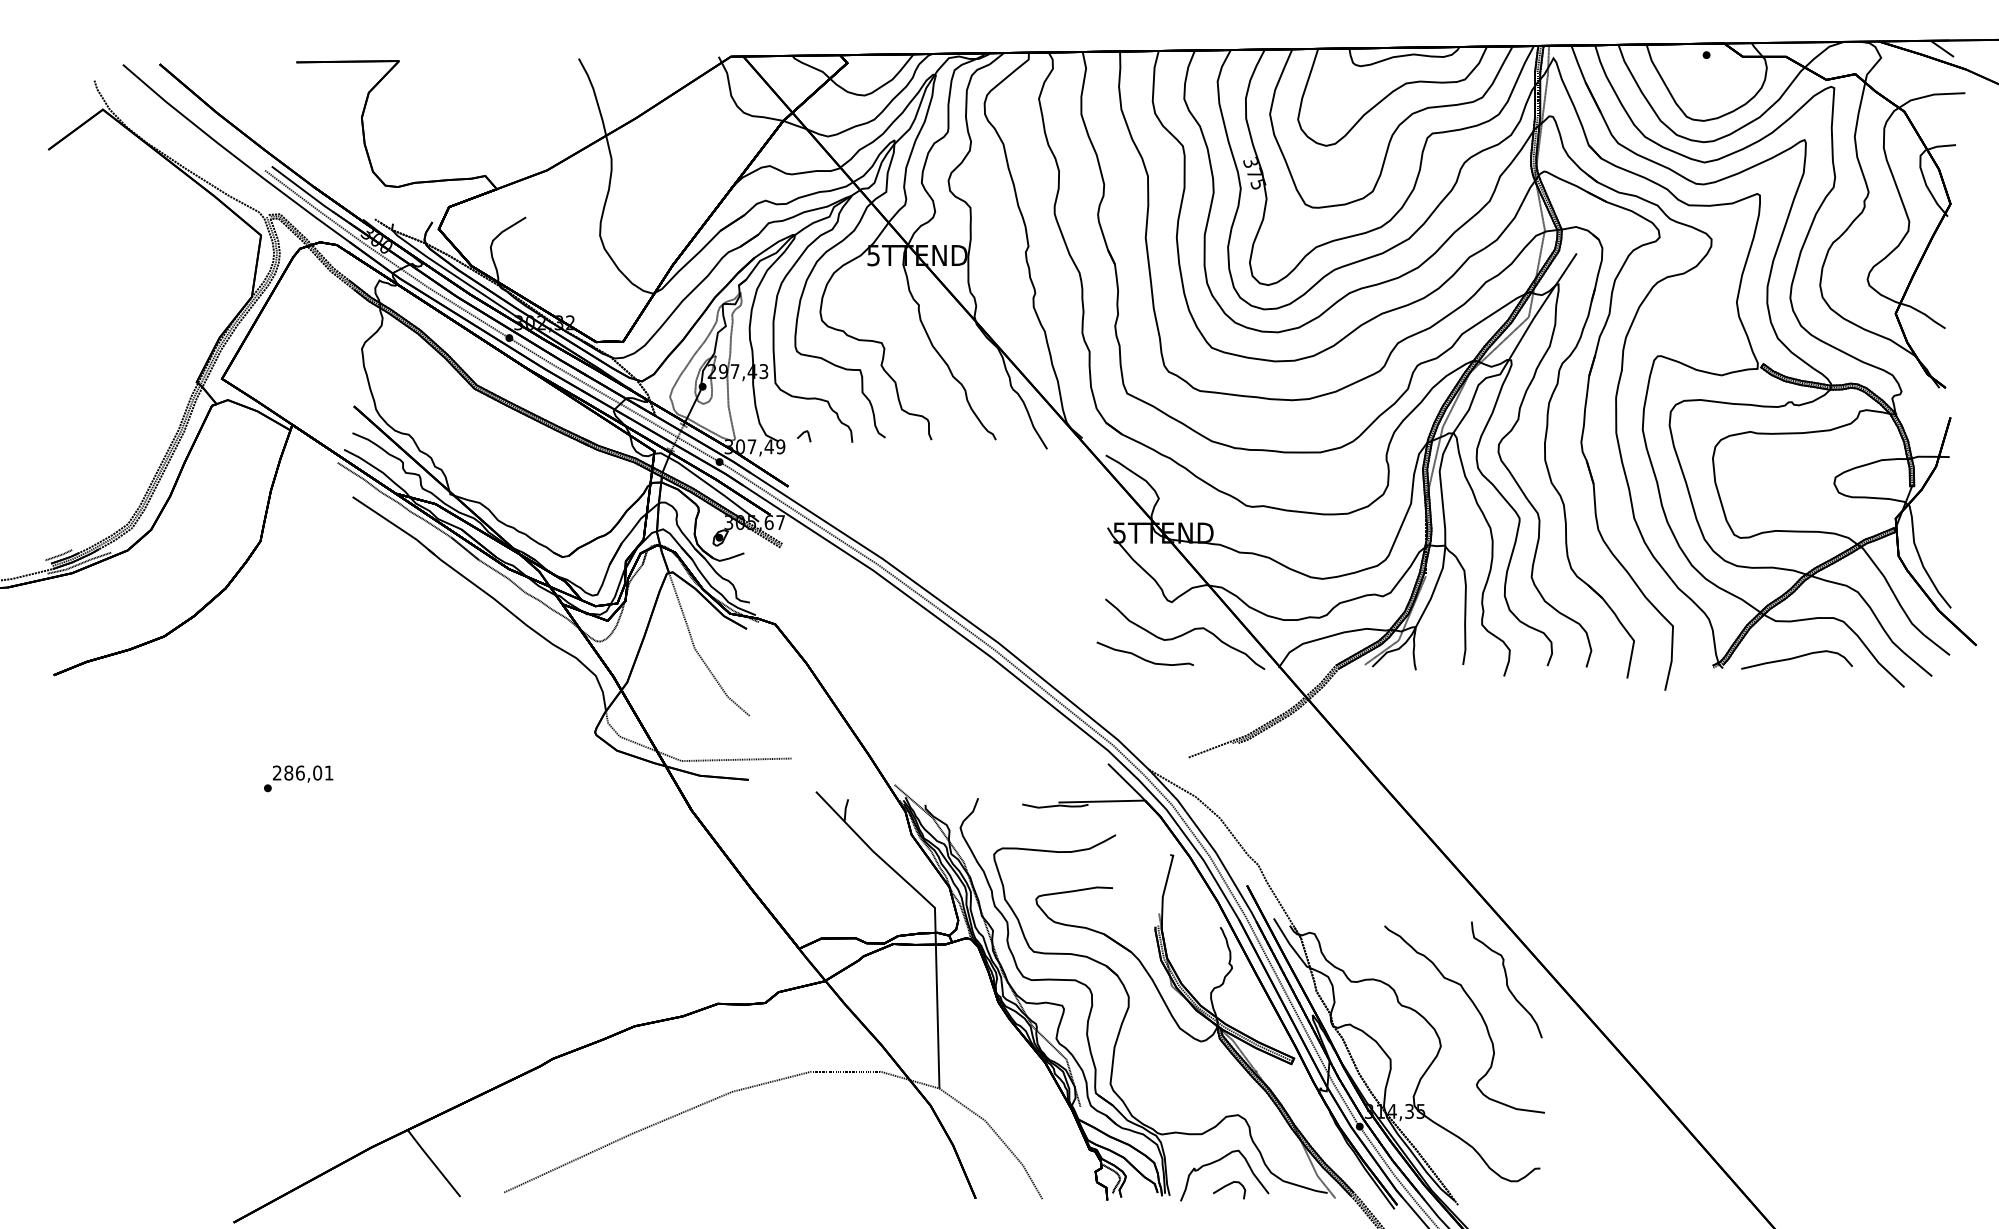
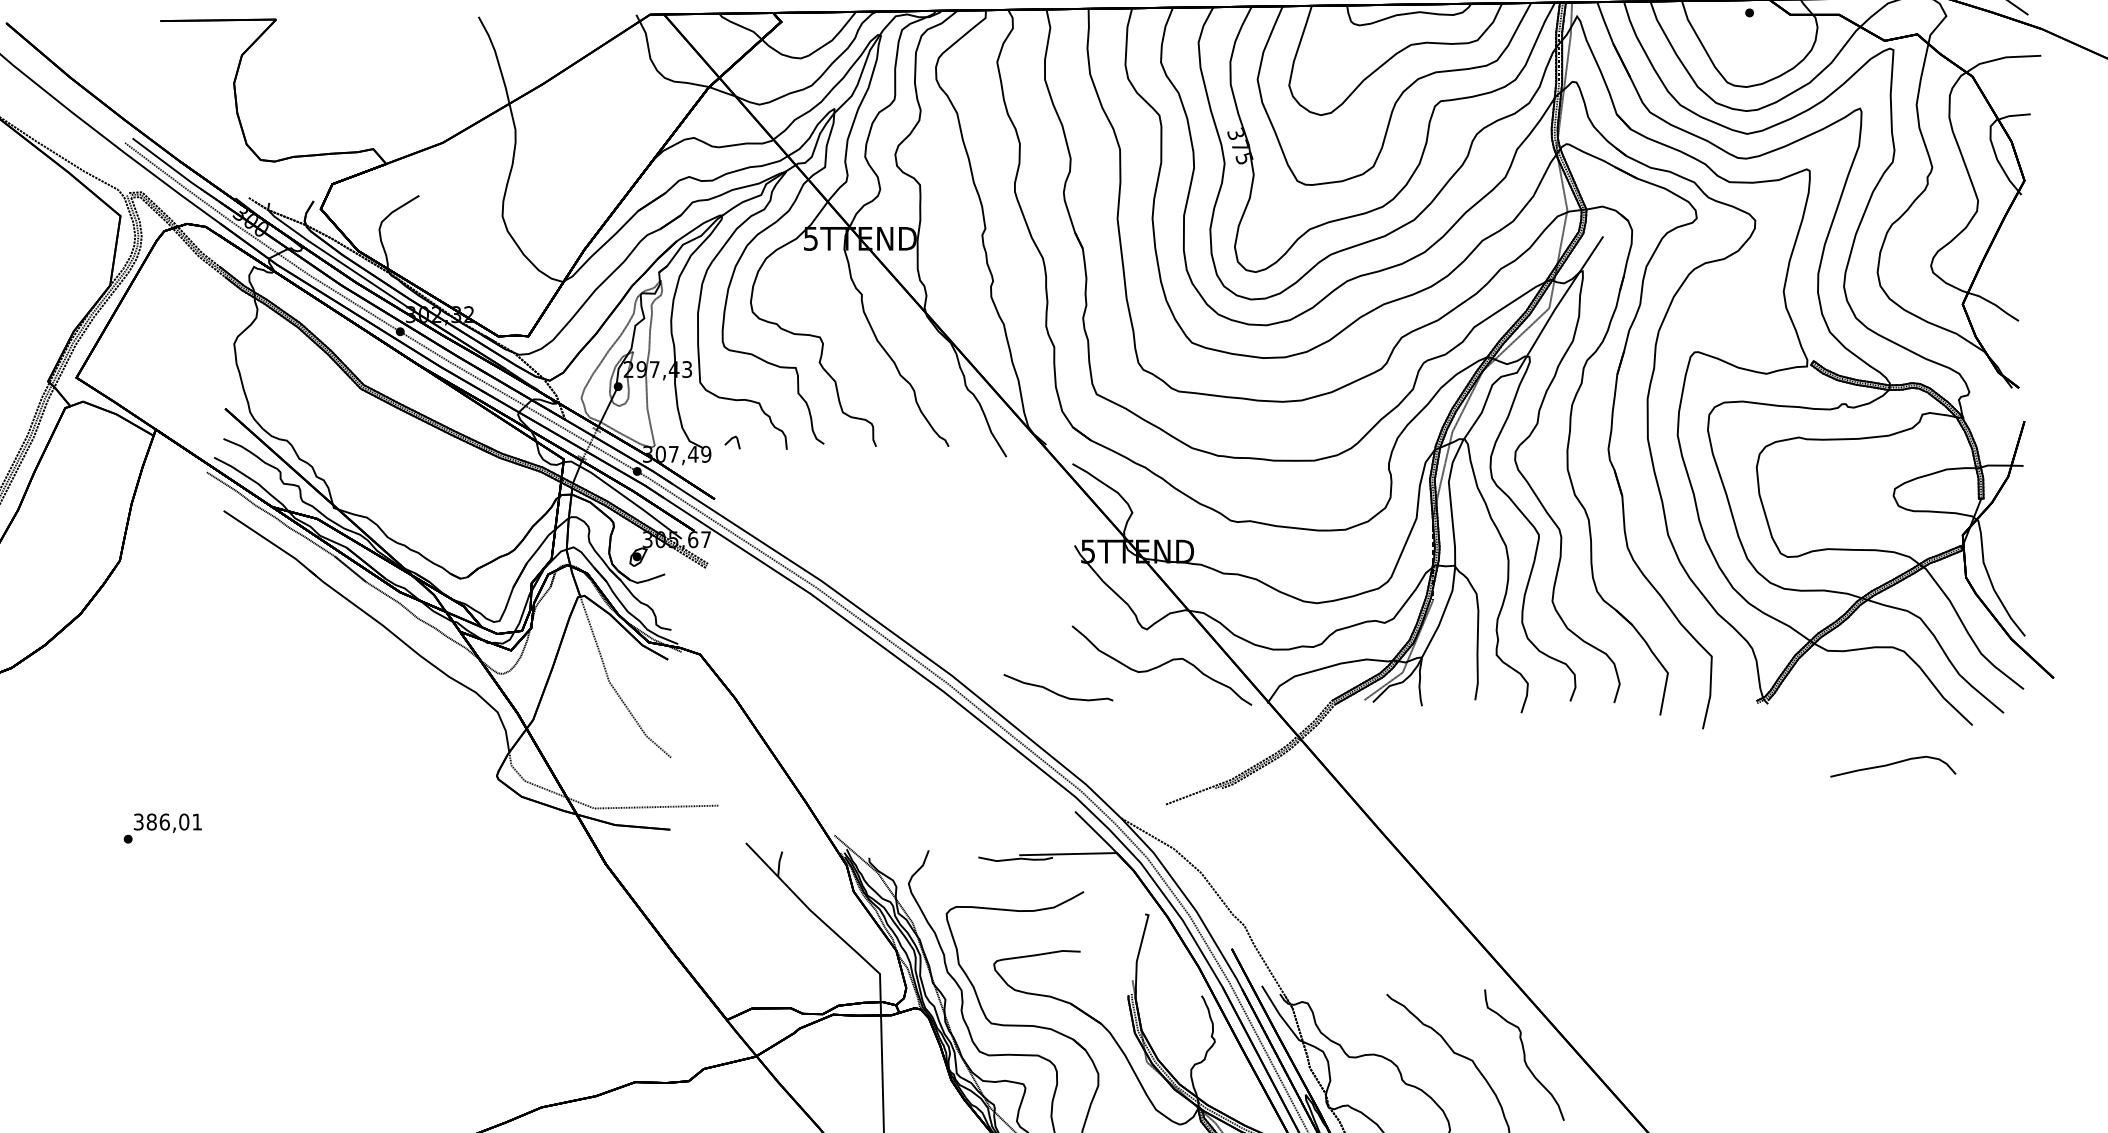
curve: (1142, 657) -> (1055, 691), moved
curve: (1796, 658) -> (1892, 765), moved
text: (277, 773) -> (139, 822), 286,01 -> 386,01

